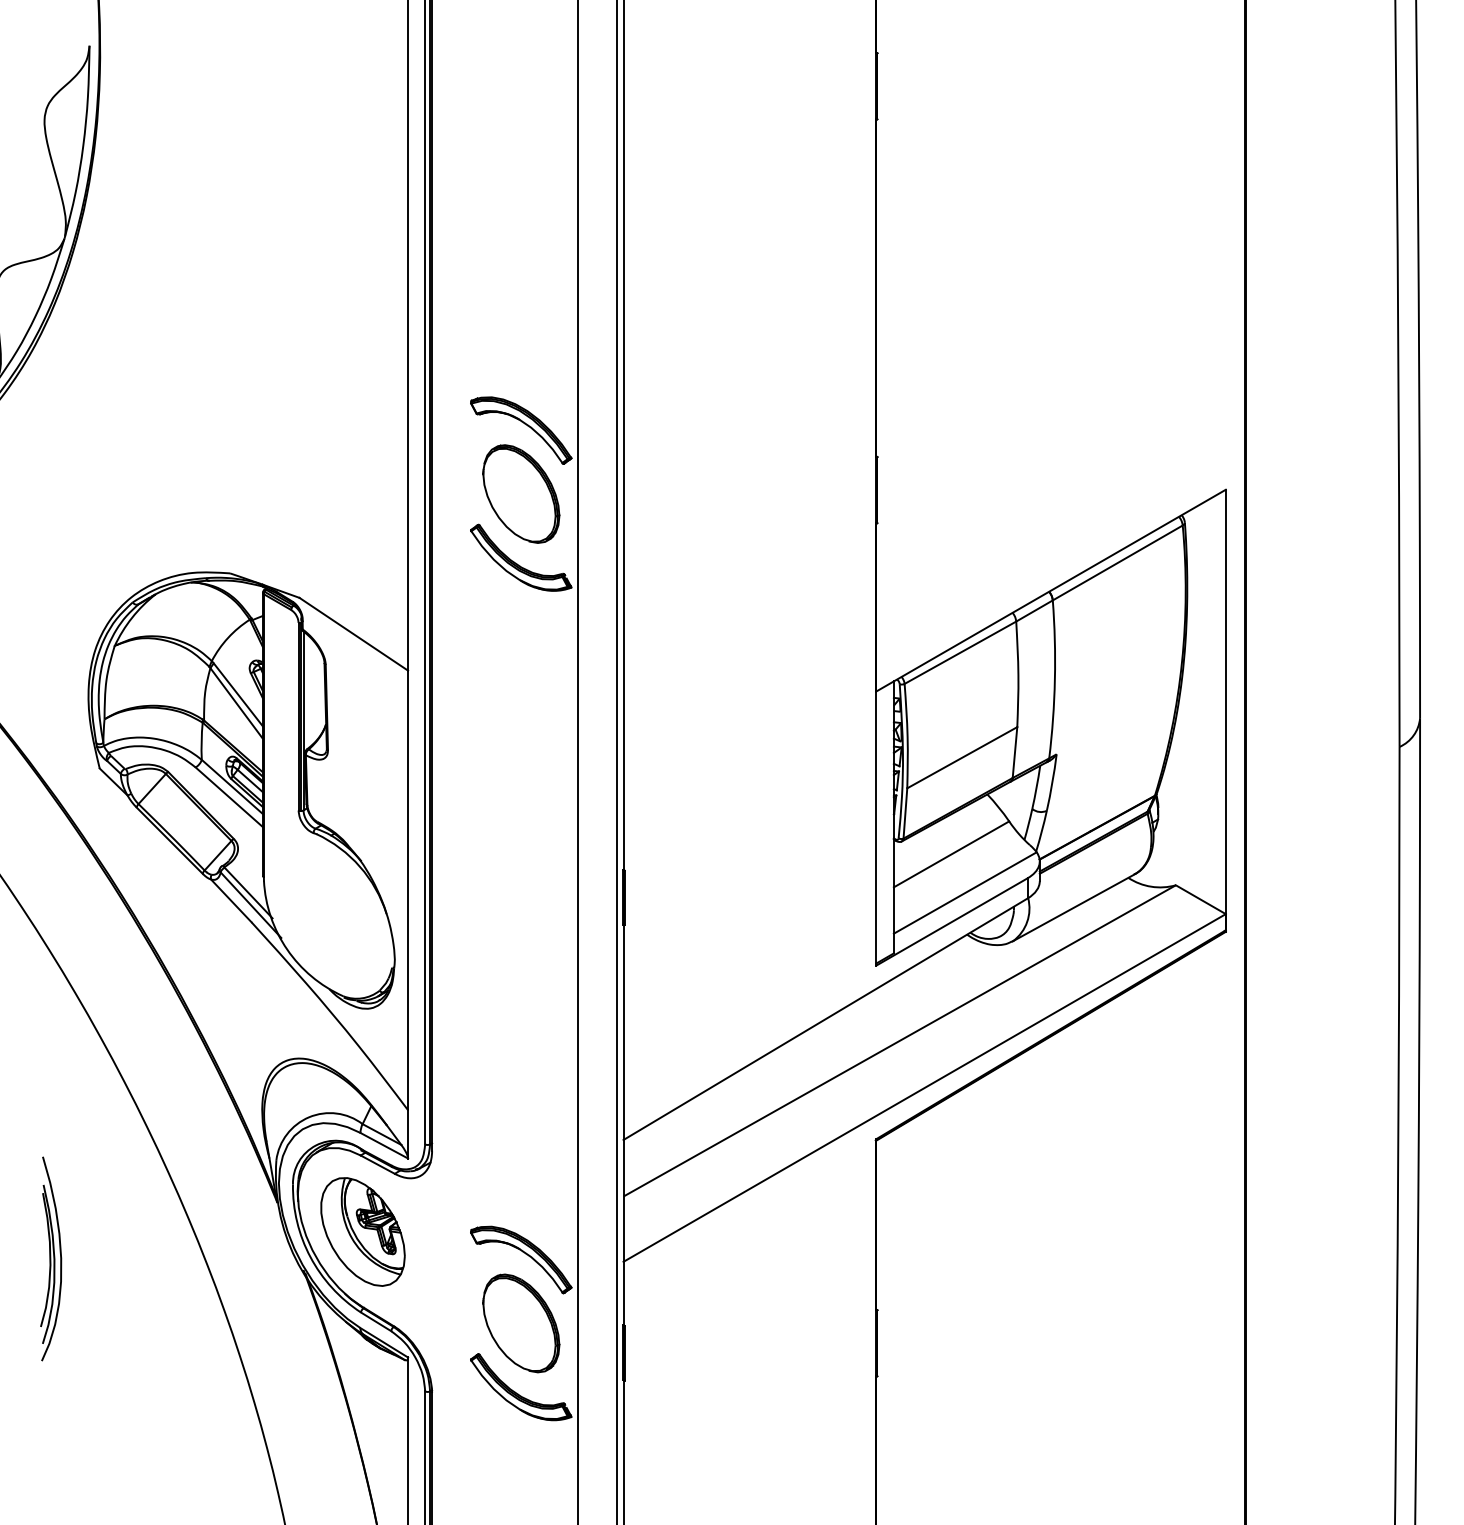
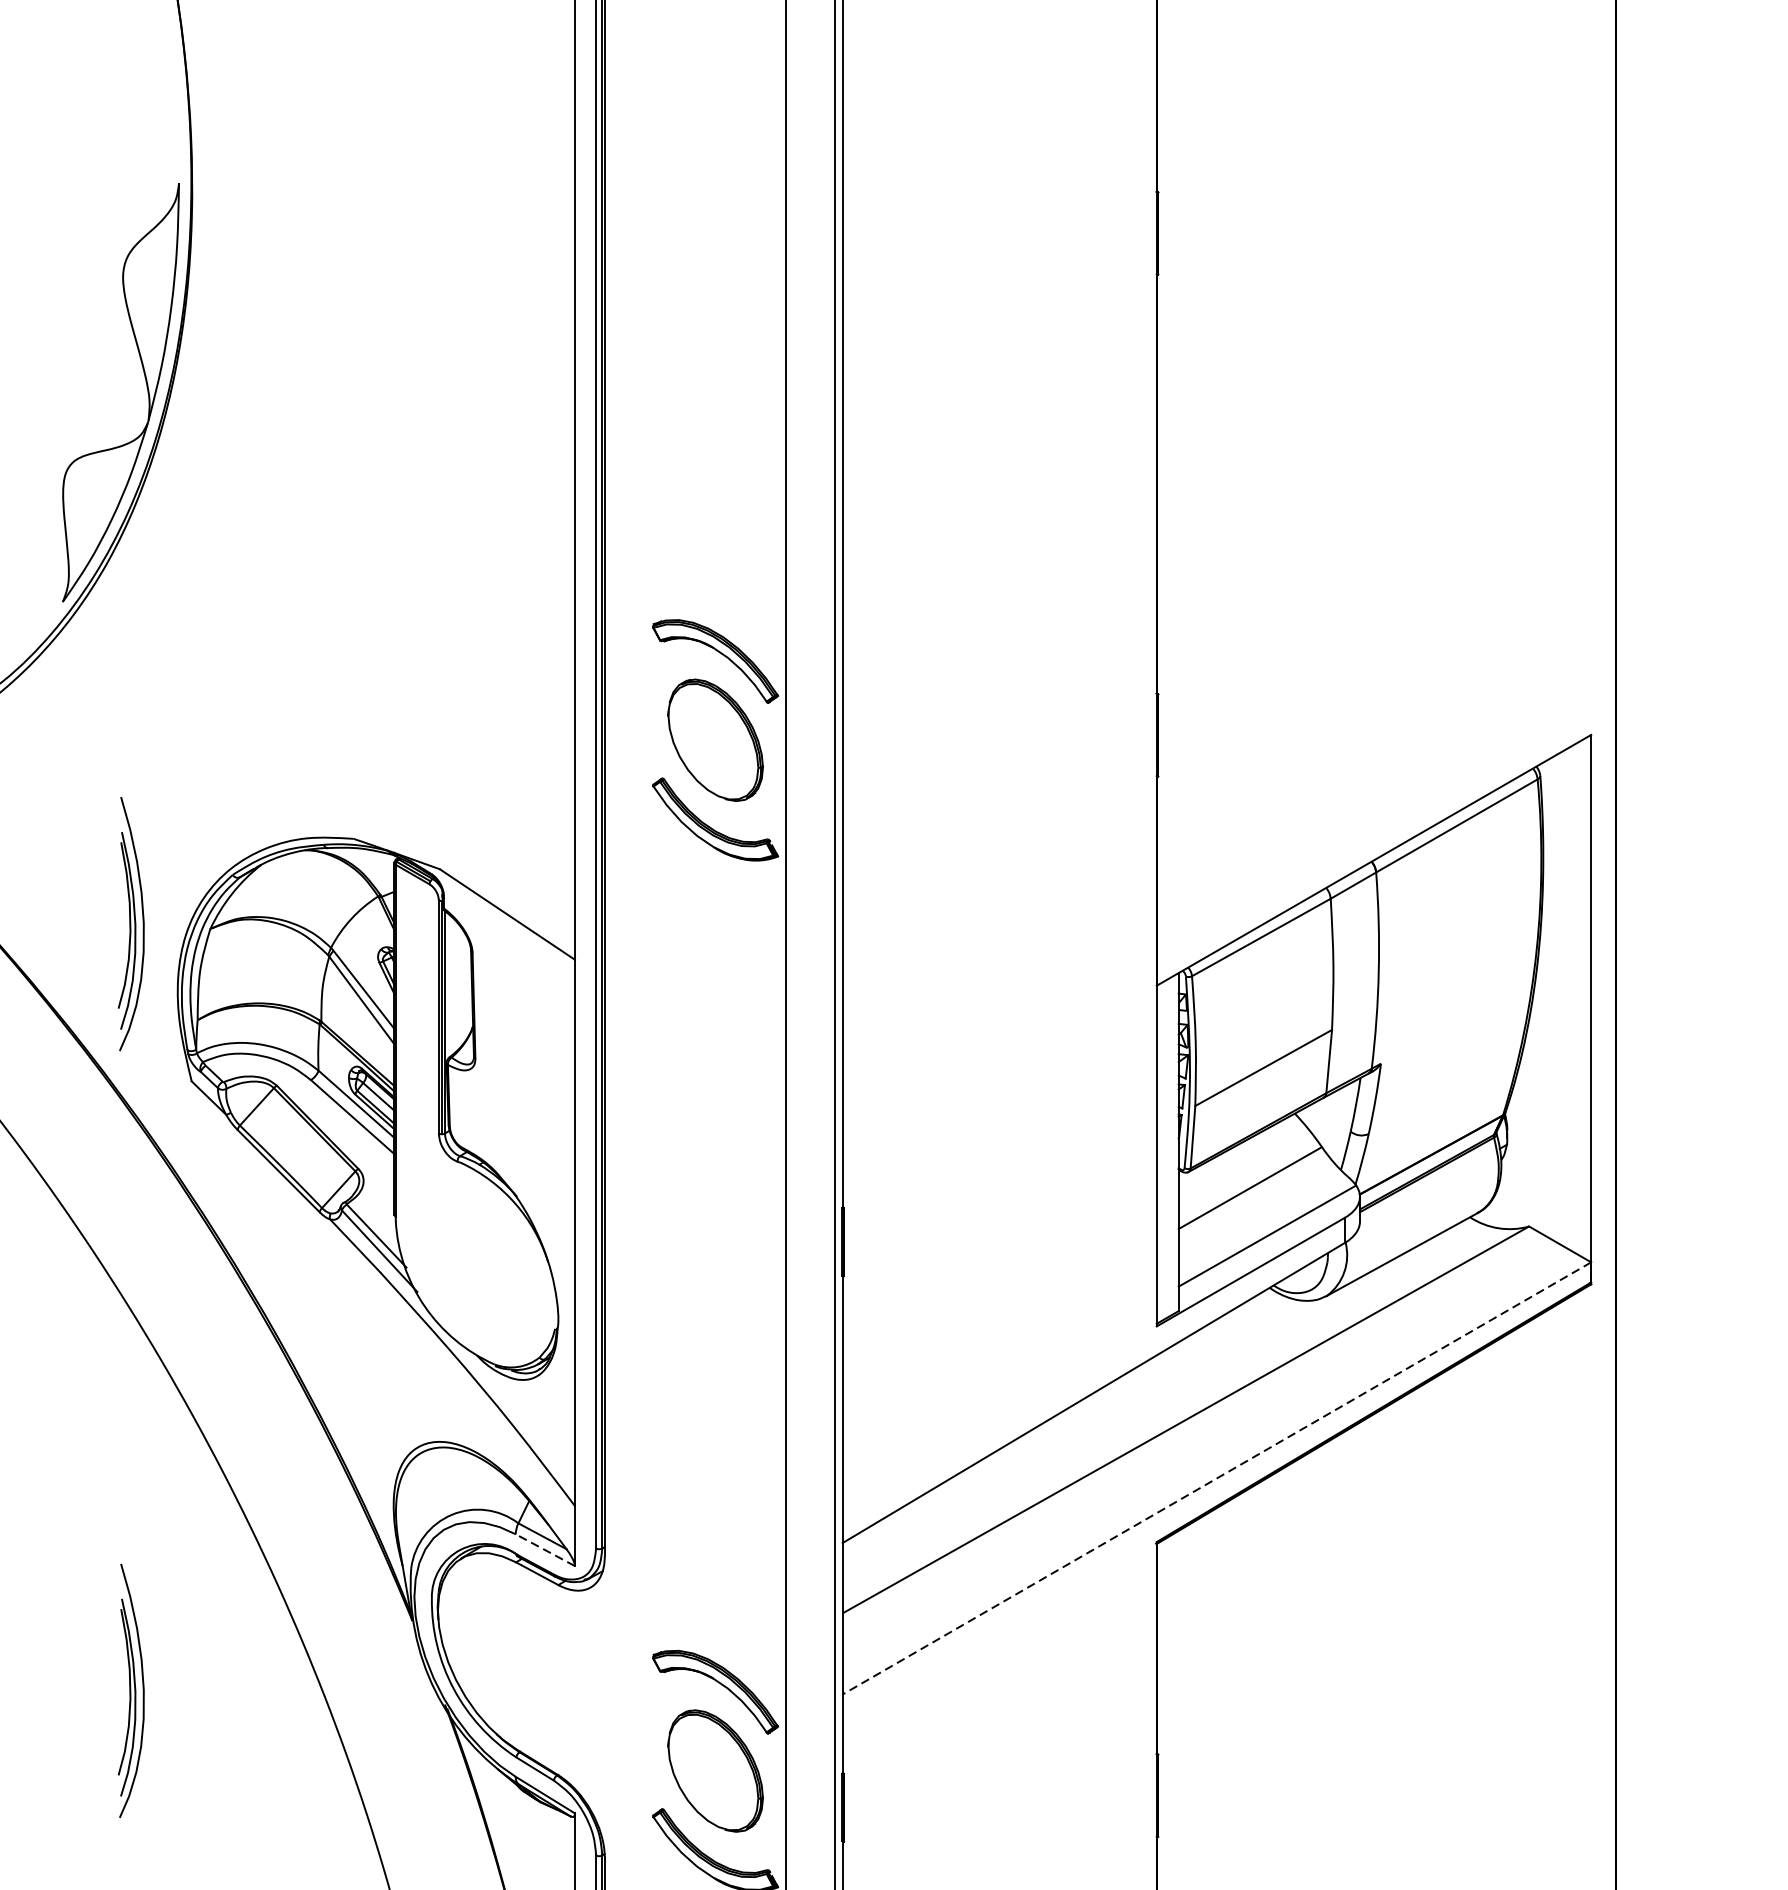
part: (51, 641) -> (131, 923), added
line: (924, 1087) -> (1216, 1477), solid -> dashed
line: (384, 1145) -> (545, 1549), solid -> dashed
part: (362, 1231) -> (518, 1656), removed

